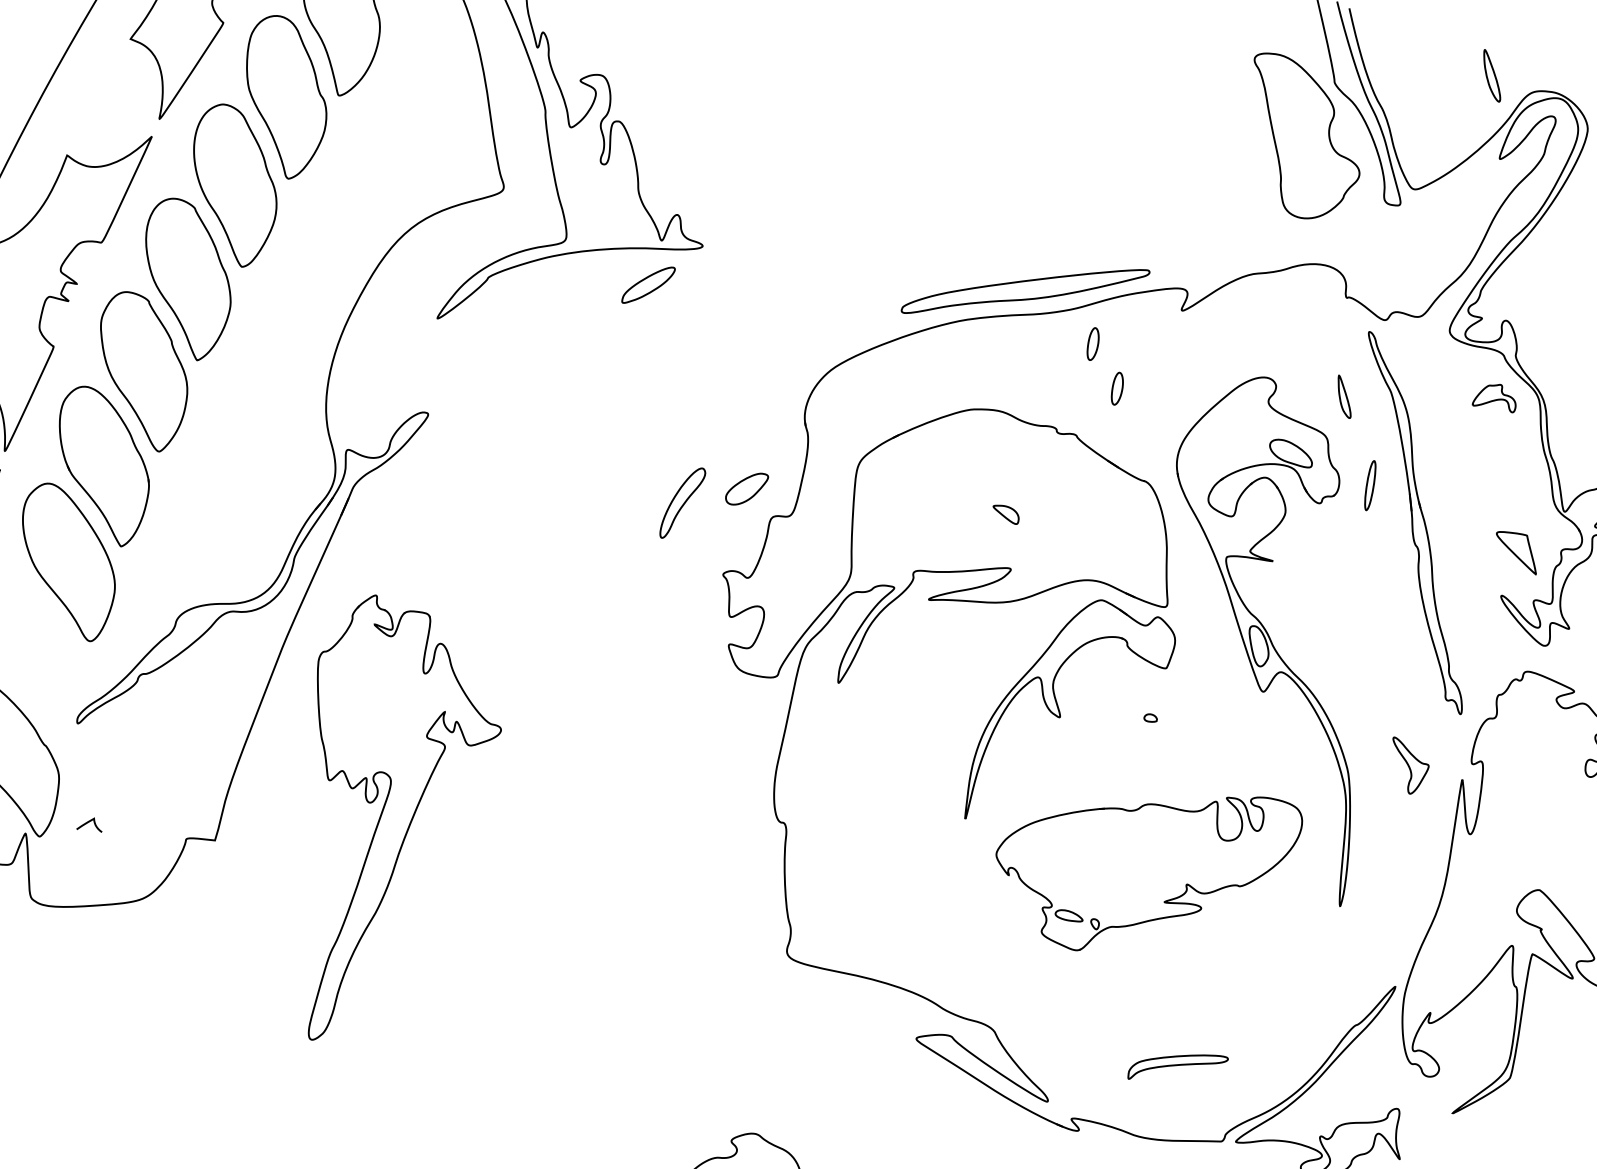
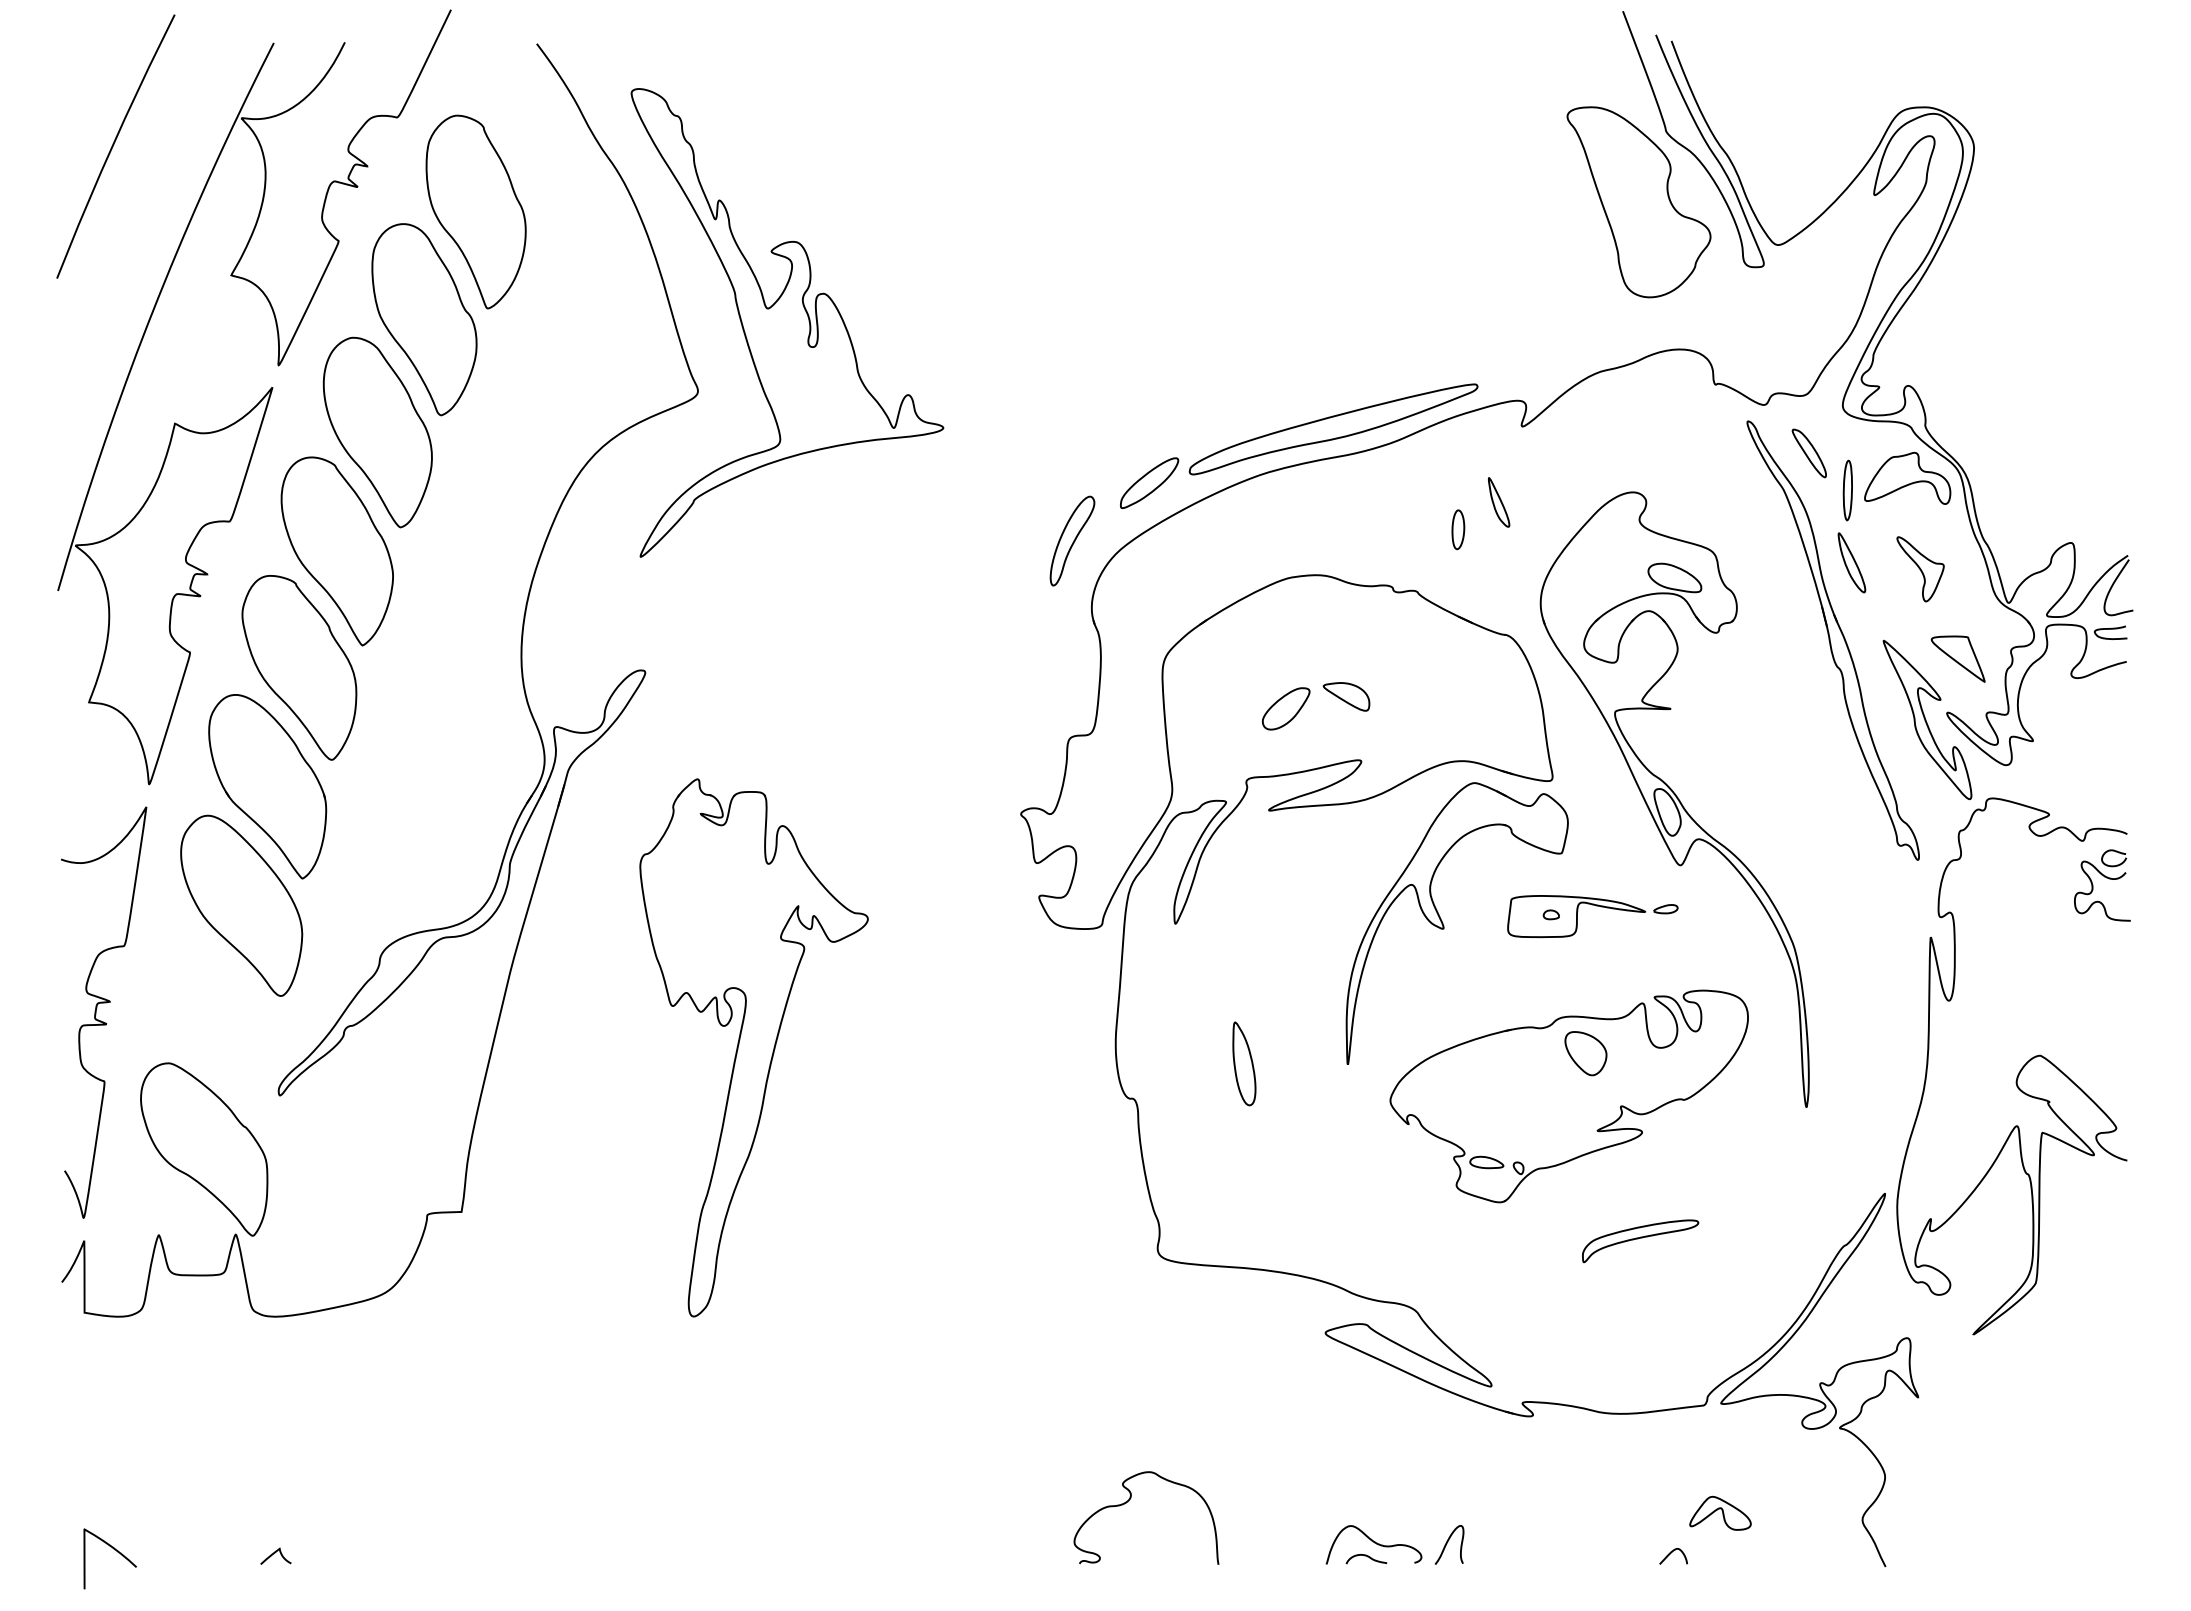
part: (1491, 75) -> (1851, 562), moved
part: (648, 284) -> (1149, 482), moved
part: (1093, 343) -> (1422, 480), removed
part: (1415, 365) -> (1808, 453), added
part: (1344, 396) -> (1499, 502), moved
part: (1495, 396) -> (1907, 477), size x1.67
part: (1369, 485) -> (1847, 490), moved
part: (746, 488) -> (1285, 708), moved
part: (682, 502) -> (1072, 540), moved
part: (1005, 514) -> (1346, 696), size x1.43
part: (1484, 599) -> (1927, 720), added
part: (1189, 716) -> (1596, 906), added
part: (1409, 766) -> (1920, 569), moved
part: (879, 806) -> (1244, 1063), added
curve: (90, 822) -> (275, 1553), moved
part: (391, 823) -> (753, 1047), moved
part: (1163, 836) -> (1585, 1053), added
part: (1178, 1068) -> (1640, 1241), moved

